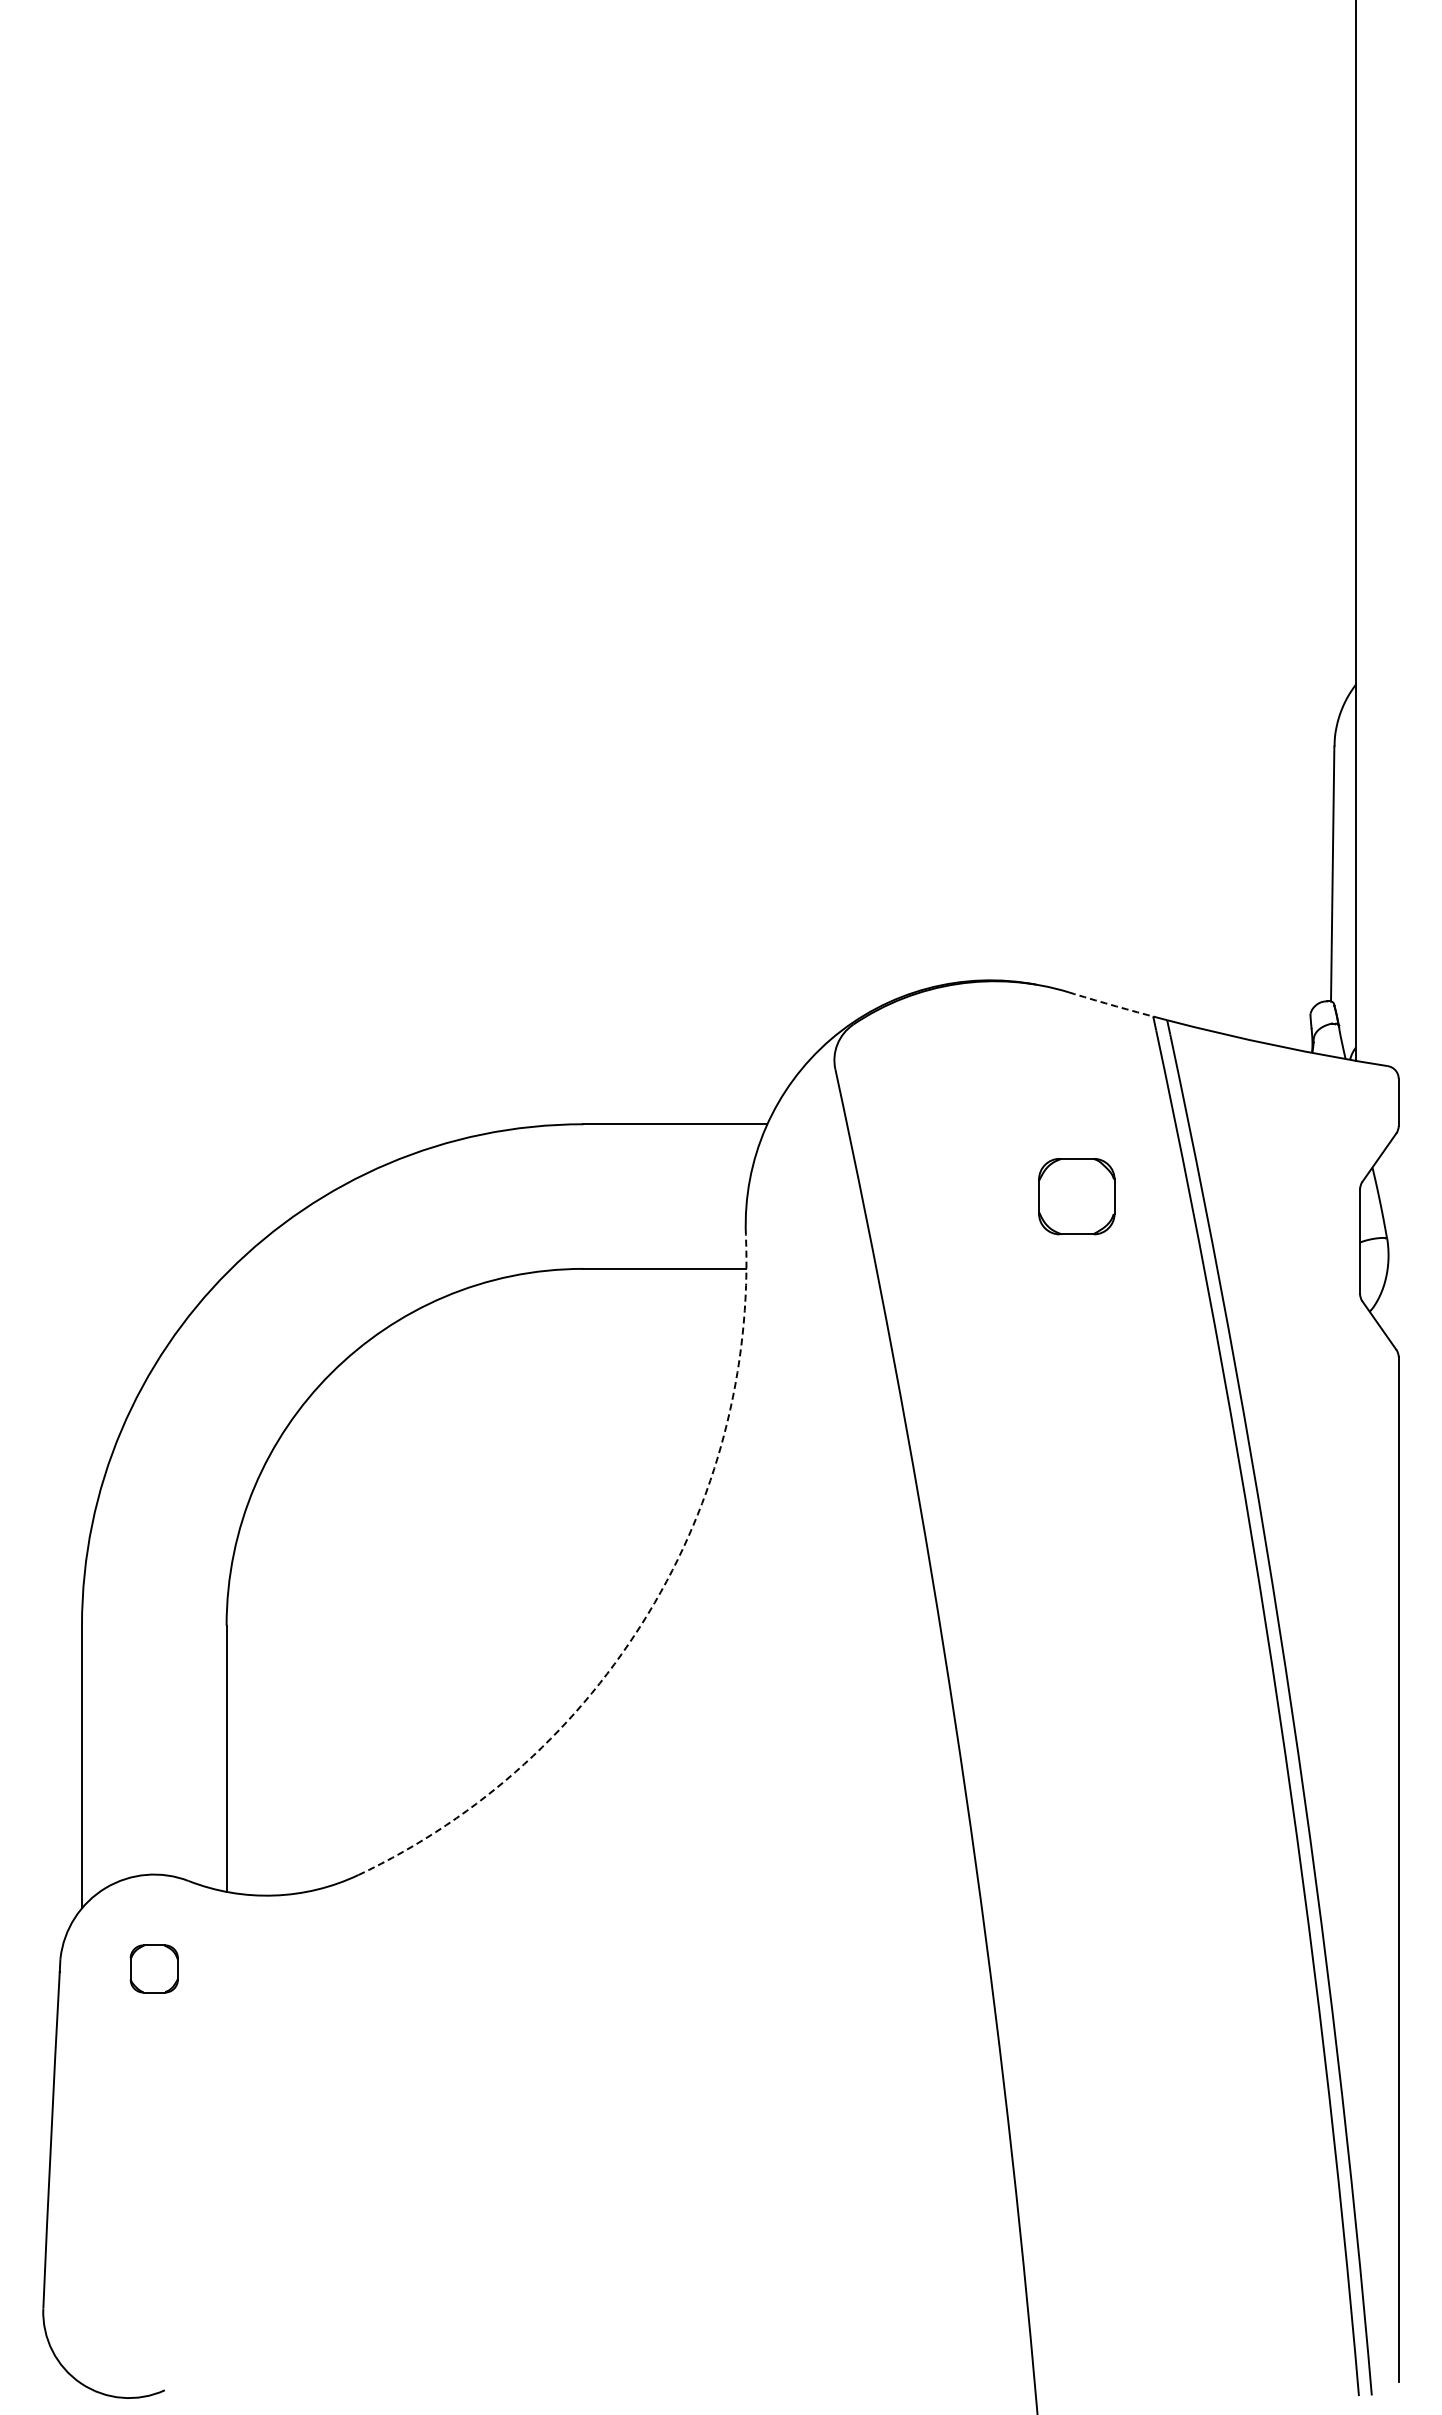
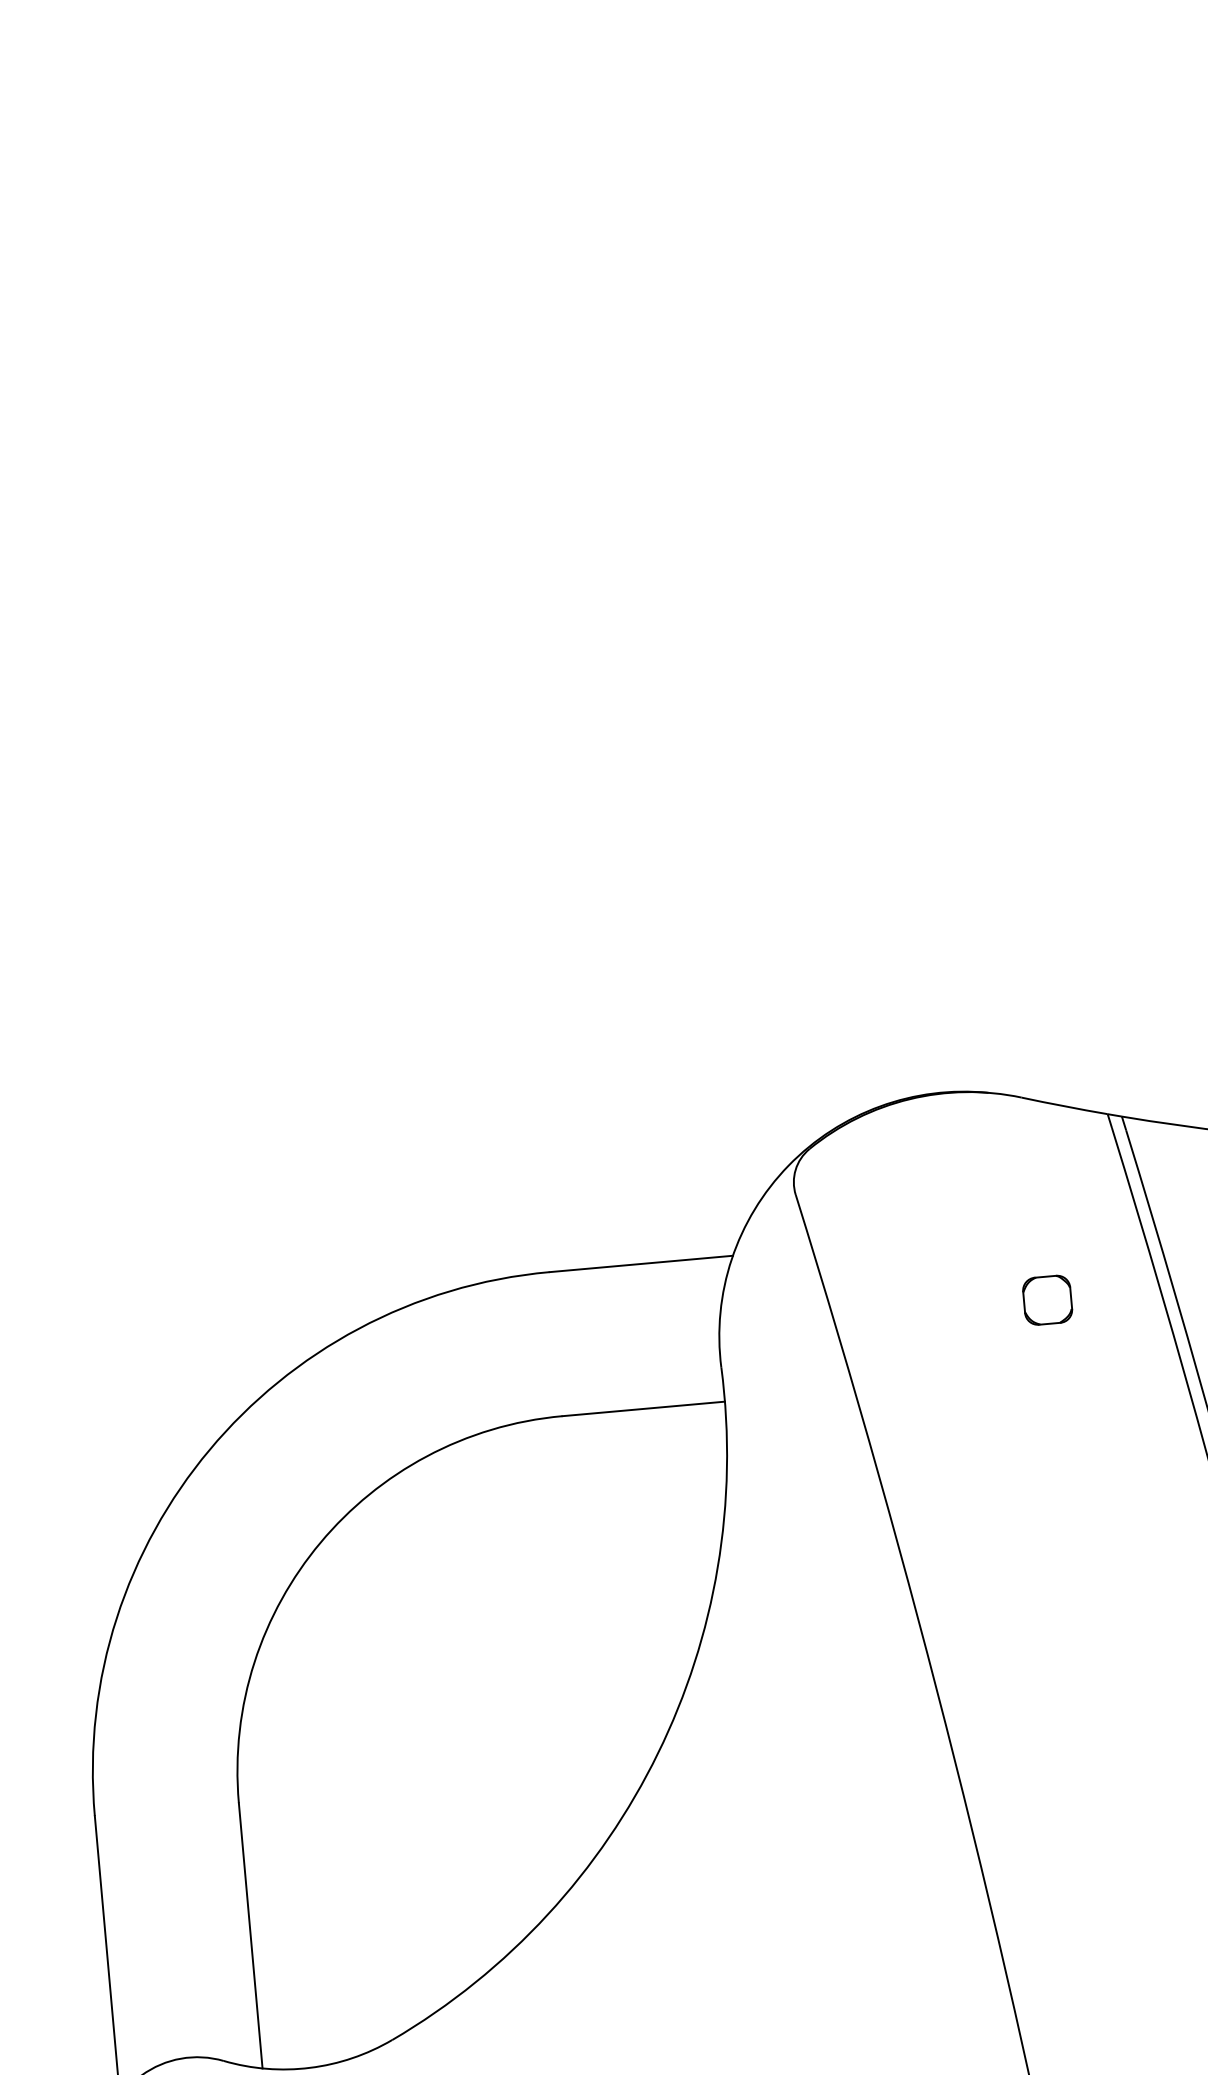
arc: (1110, 1004) -> (1064, 1105), dashed -> solid
part: (1076, 1196) -> (1047, 1300), size x0.62
arc: (648, 1613) -> (658, 1753), dashed -> solid

